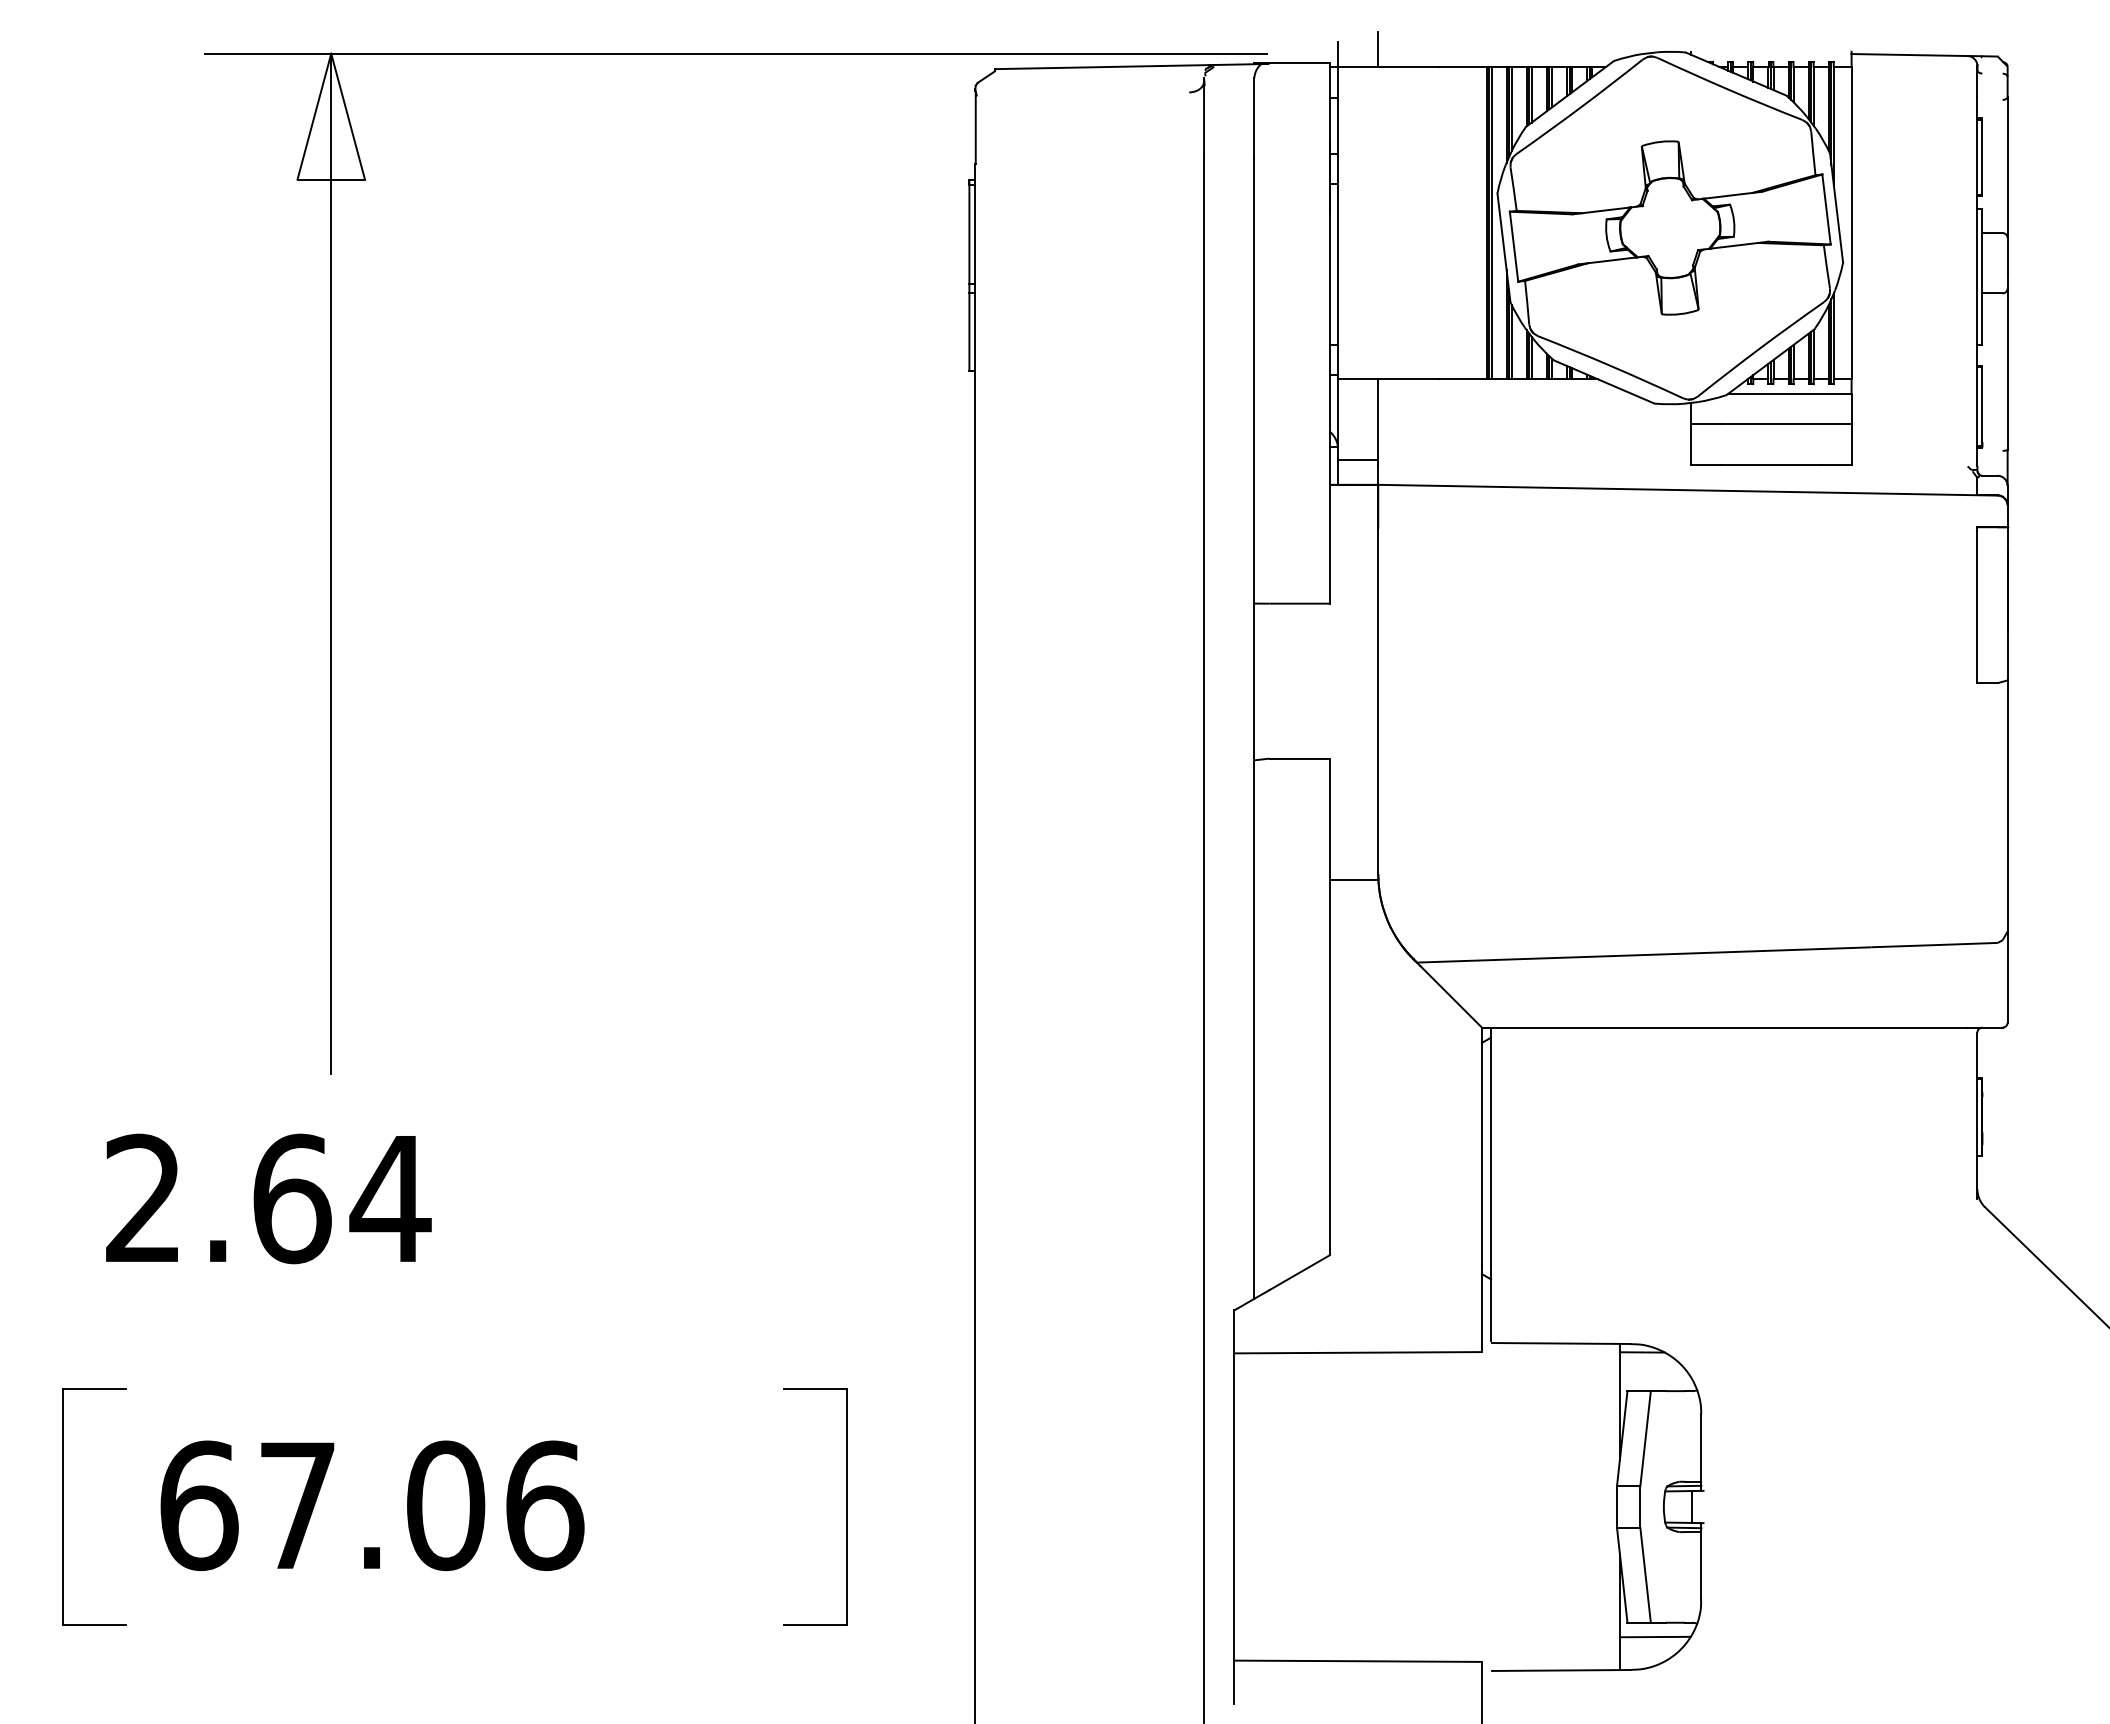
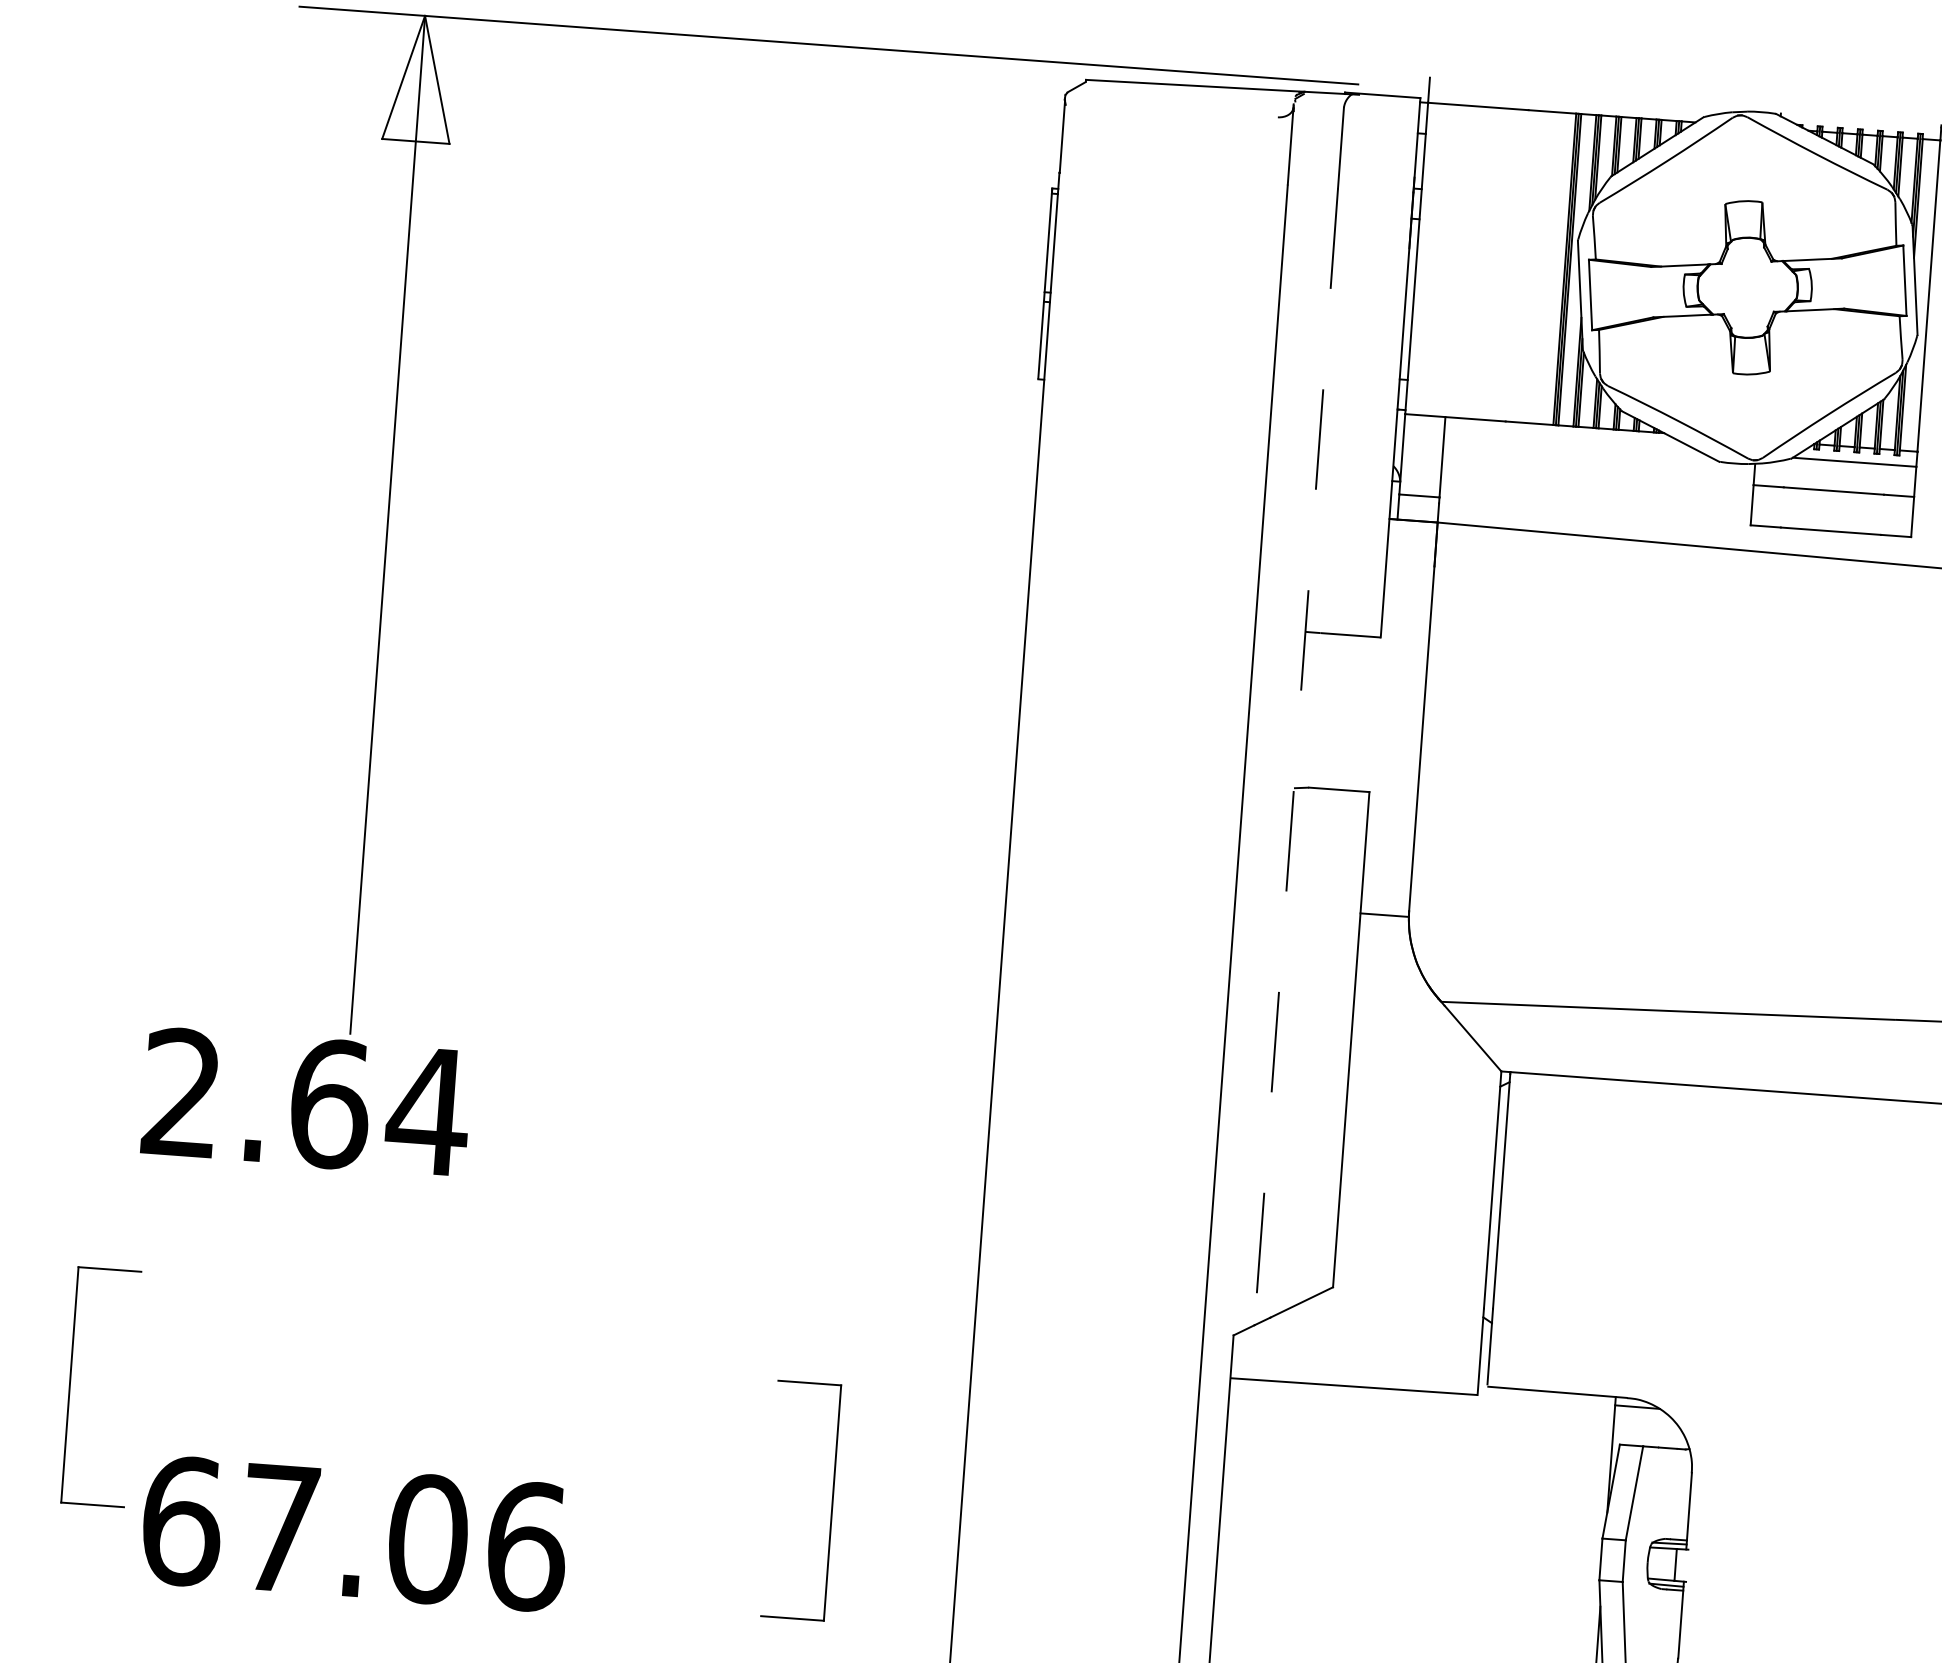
line: (1378, 48) -> (1469, 87), removed
line: (1254, 728) -> (1296, 756), solid -> dashed
text: (268, 1198) -> (306, 1101), moved
text: (372, 1505) -> (354, 1533), moved
part: (63, 1506) -> (70, 1384), moved

